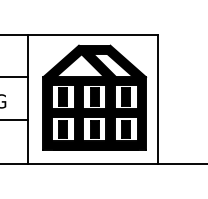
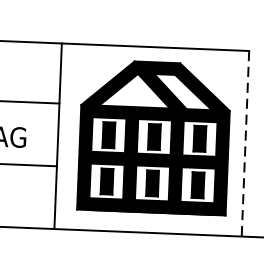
line: (157, 99) -> (245, 143), solid -> dashed

